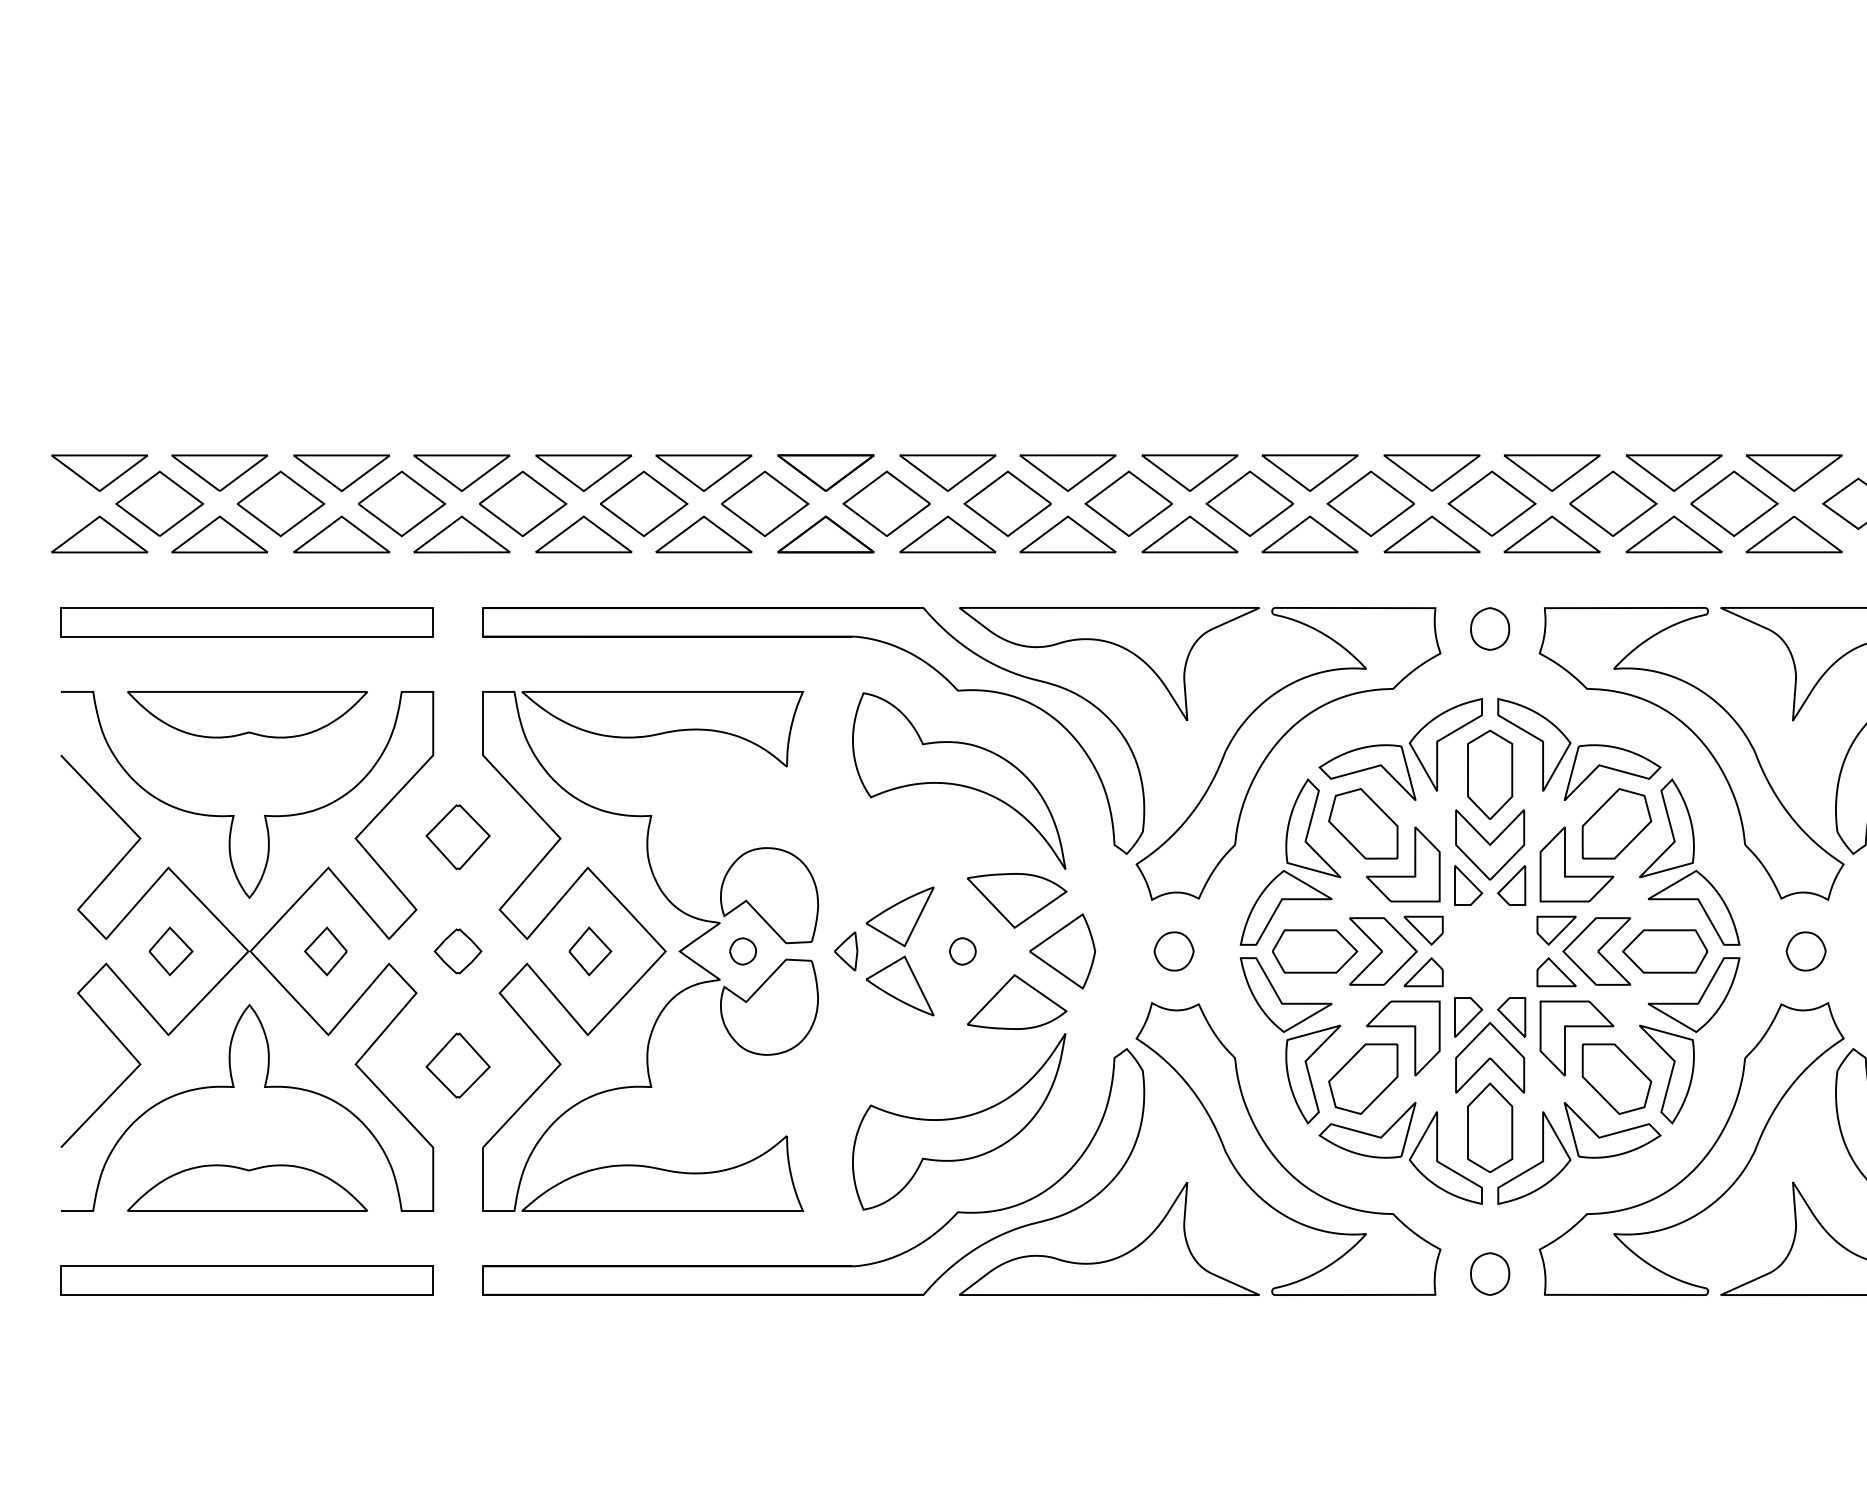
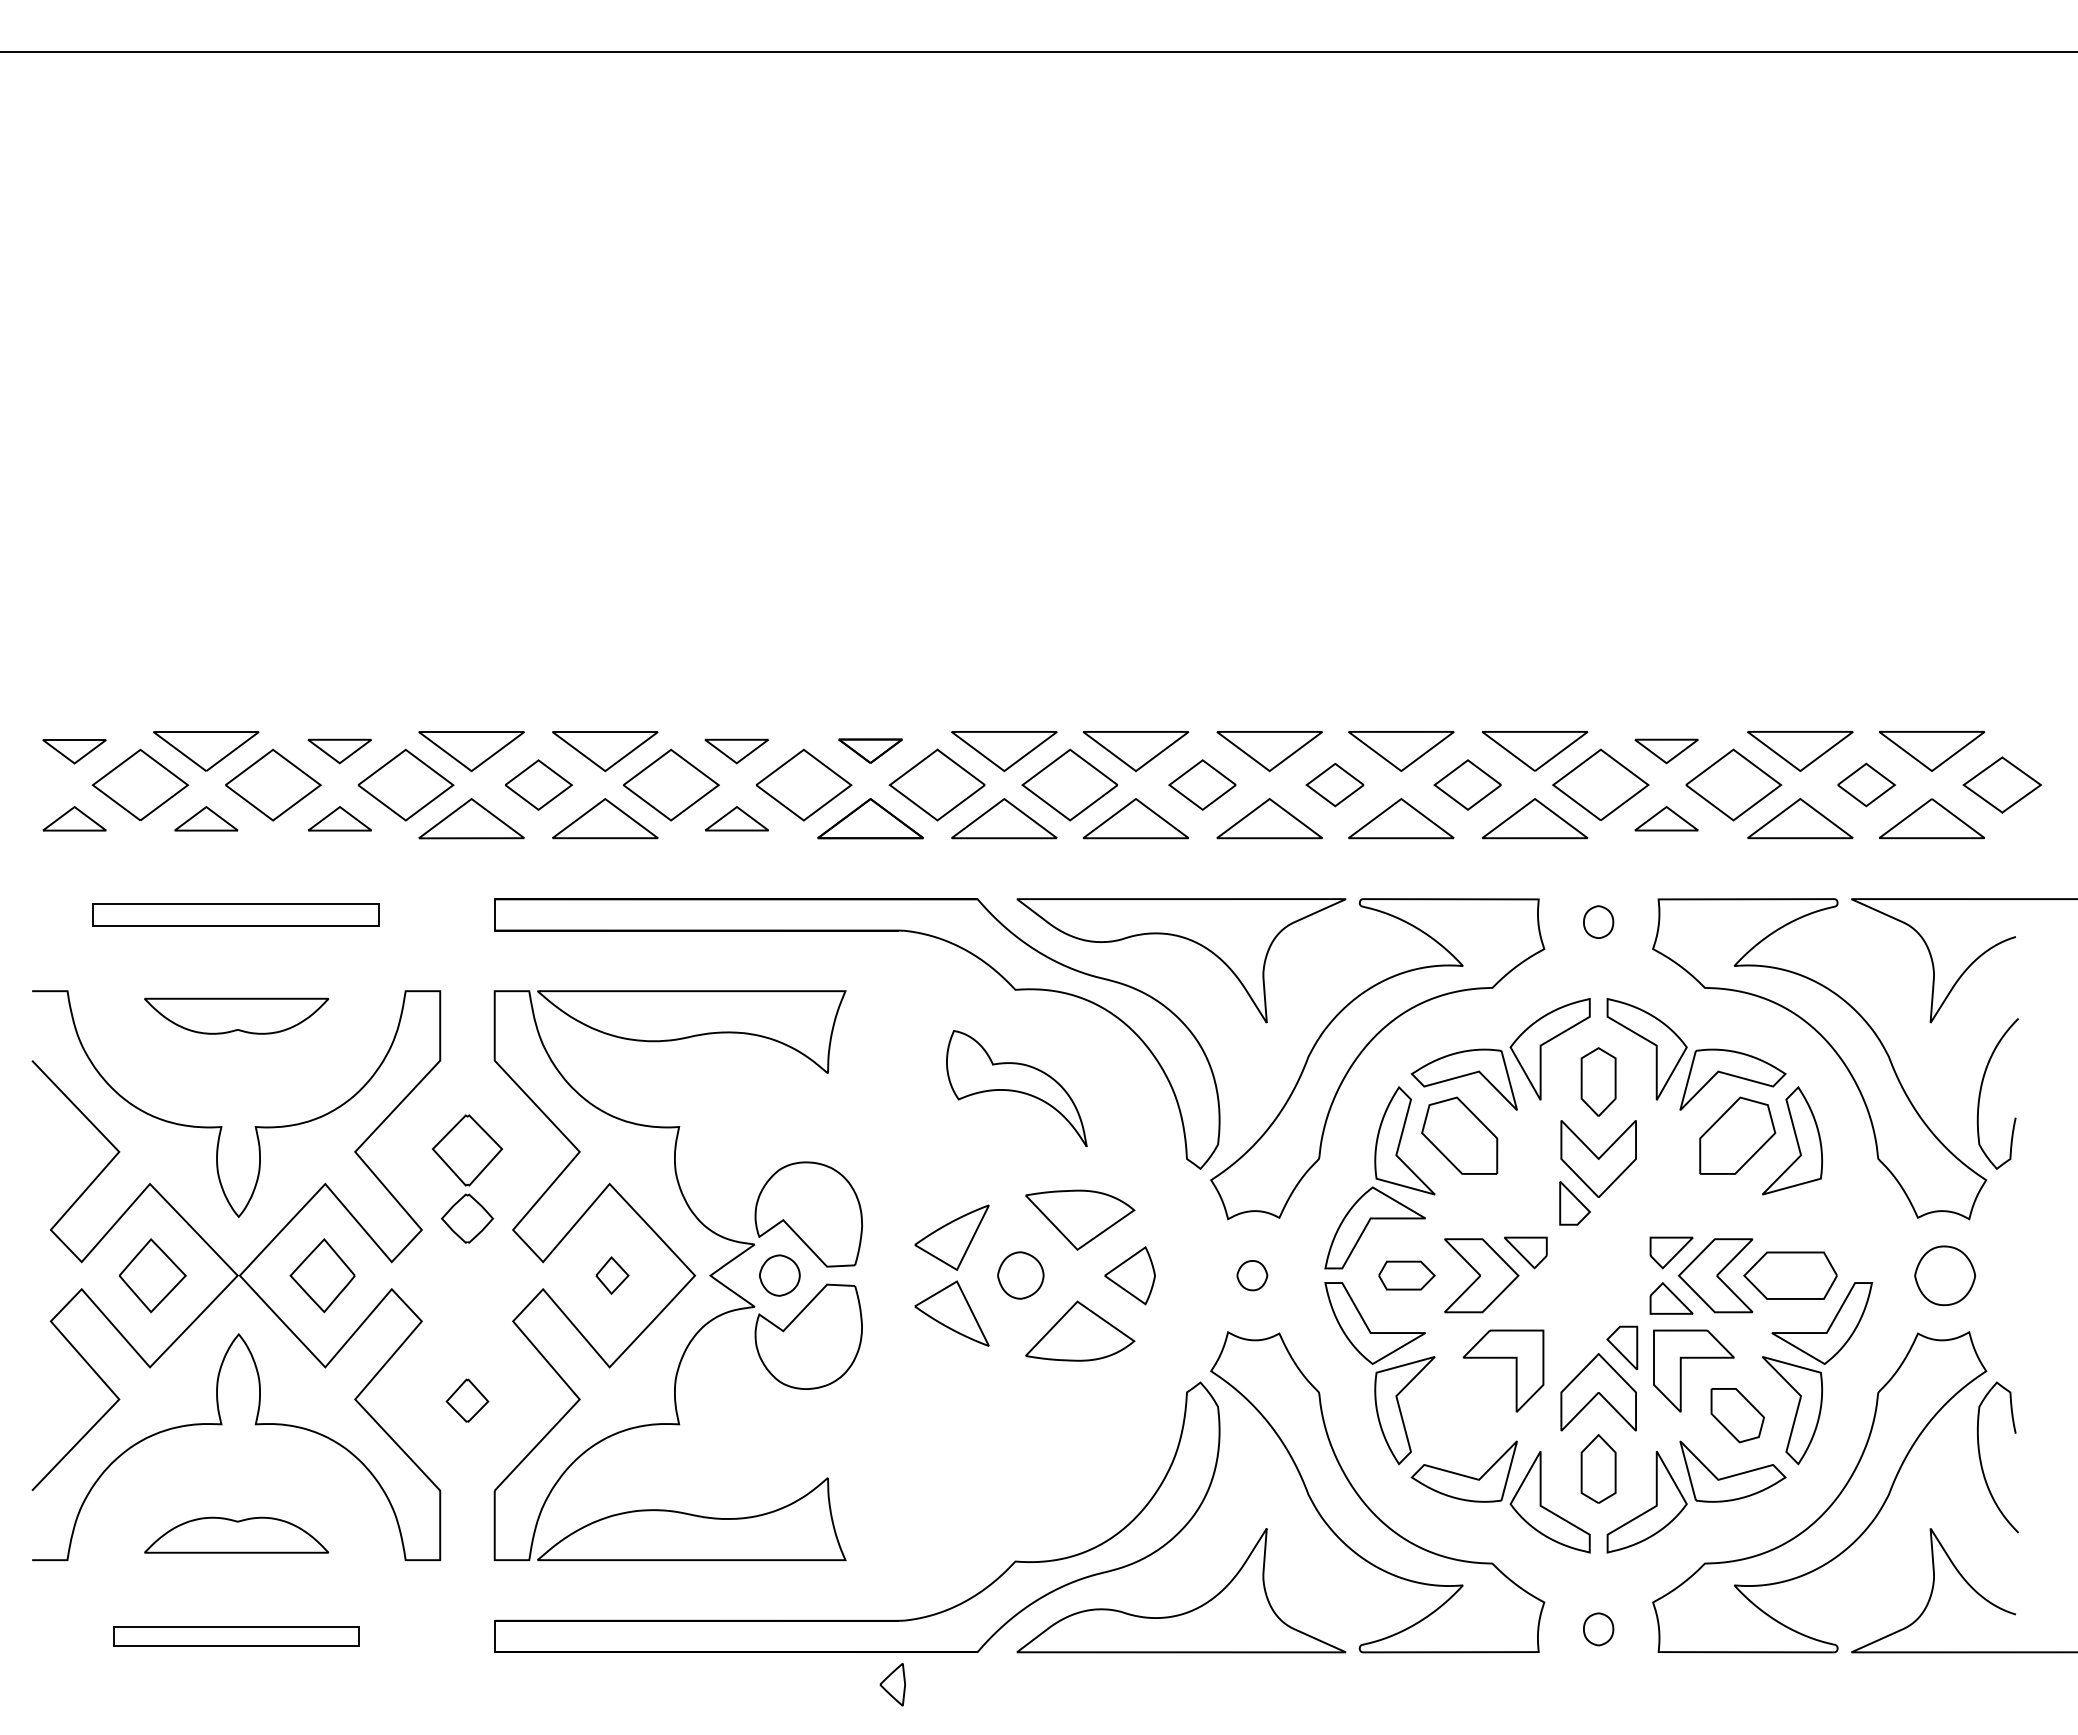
part: (825, 472) -> (870, 750), size x0.6
part: (99, 473) -> (74, 751), size x0.6
part: (341, 473) -> (339, 751), size x0.6
part: (703, 473) -> (736, 751), size x0.6
part: (1551, 473) -> (1666, 751), size x0.6
part: (522, 503) -> (538, 784), size x0.7
part: (1128, 503) -> (1202, 784), size x0.7
part: (1249, 503) -> (1334, 784), size x0.6
part: (1370, 503) -> (1467, 784), size x0.7
part: (1734, 503) -> (1866, 784), size x0.6
part: (99, 534) -> (74, 818), size x0.6
part: (220, 534) -> (206, 818), size x0.6
part: (341, 534) -> (339, 818), size x0.6
part: (703, 534) -> (736, 818), size x0.6
part: (1551, 534) -> (1666, 818), size x0.6
part: (246, 621) -> (235, 914), size x0.7
part: (1489, 628) -> (1598, 921), size x0.7
part: (247, 714) -> (236, 1016), size x0.7
part: (1489, 774) -> (1598, 1081), size x0.7
part: (958, 780) -> (1016, 1088), size x0.6
part: (1414, 864) -> (1515, 1180), removed
part: (1565, 864) -> (1681, 1180), removed
part: (1511, 885) -> (1622, 1203), removed
part: (1693, 900) -> (1821, 1219), removed
part: (170, 951) -> (152, 1275), size x1.4
part: (325, 951) -> (322, 1275), size x1.4
part: (458, 951) -> (467, 1218), moved
part: (590, 951) -> (612, 1275), size x0.7
part: (742, 951) -> (779, 1275), size x1.4
part: (845, 951) -> (892, 1684), moved
part: (962, 951) -> (1020, 1275), size x1.6
part: (1062, 951) -> (1129, 1275), size x0.7
part: (1174, 951) -> (1252, 1275), size x0.7
part: (1314, 951) -> (1406, 1275), size x0.6
part: (1805, 951) -> (1944, 1275), size x1.4
part: (1423, 972) -> (1525, 1298), removed
part: (1468, 1016) -> (1574, 1347), removed
part: (458, 1065) -> (467, 1400), size x0.6
part: (1363, 1079) -> (1459, 1415), removed
part: (1616, 1079) -> (1737, 1415), size x0.7
part: (958, 1121) -> (1016, 1462), removed
part: (1489, 1127) -> (1598, 1468), size x0.7
part: (247, 1188) -> (236, 1535), size x0.7
part: (1489, 1274) -> (1598, 1629), size x0.7
part: (246, 1280) -> (235, 1636), size x0.6

